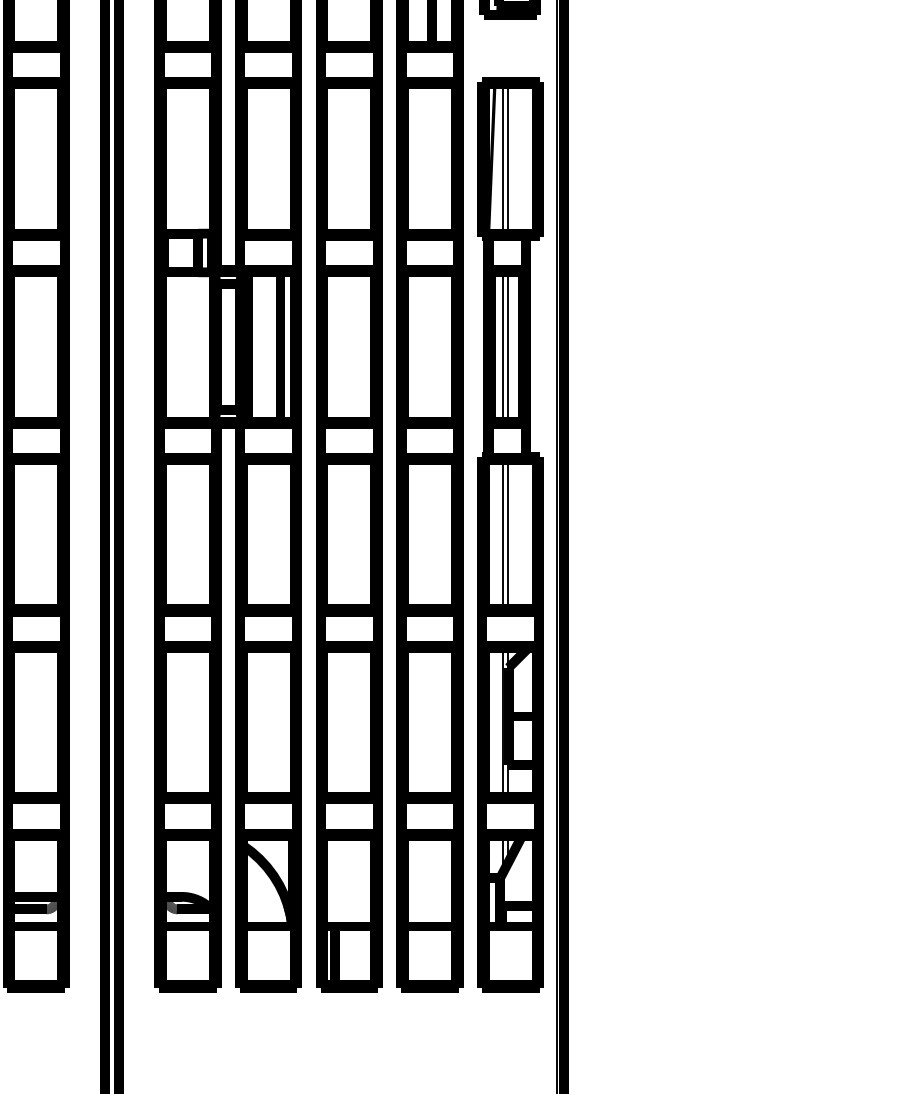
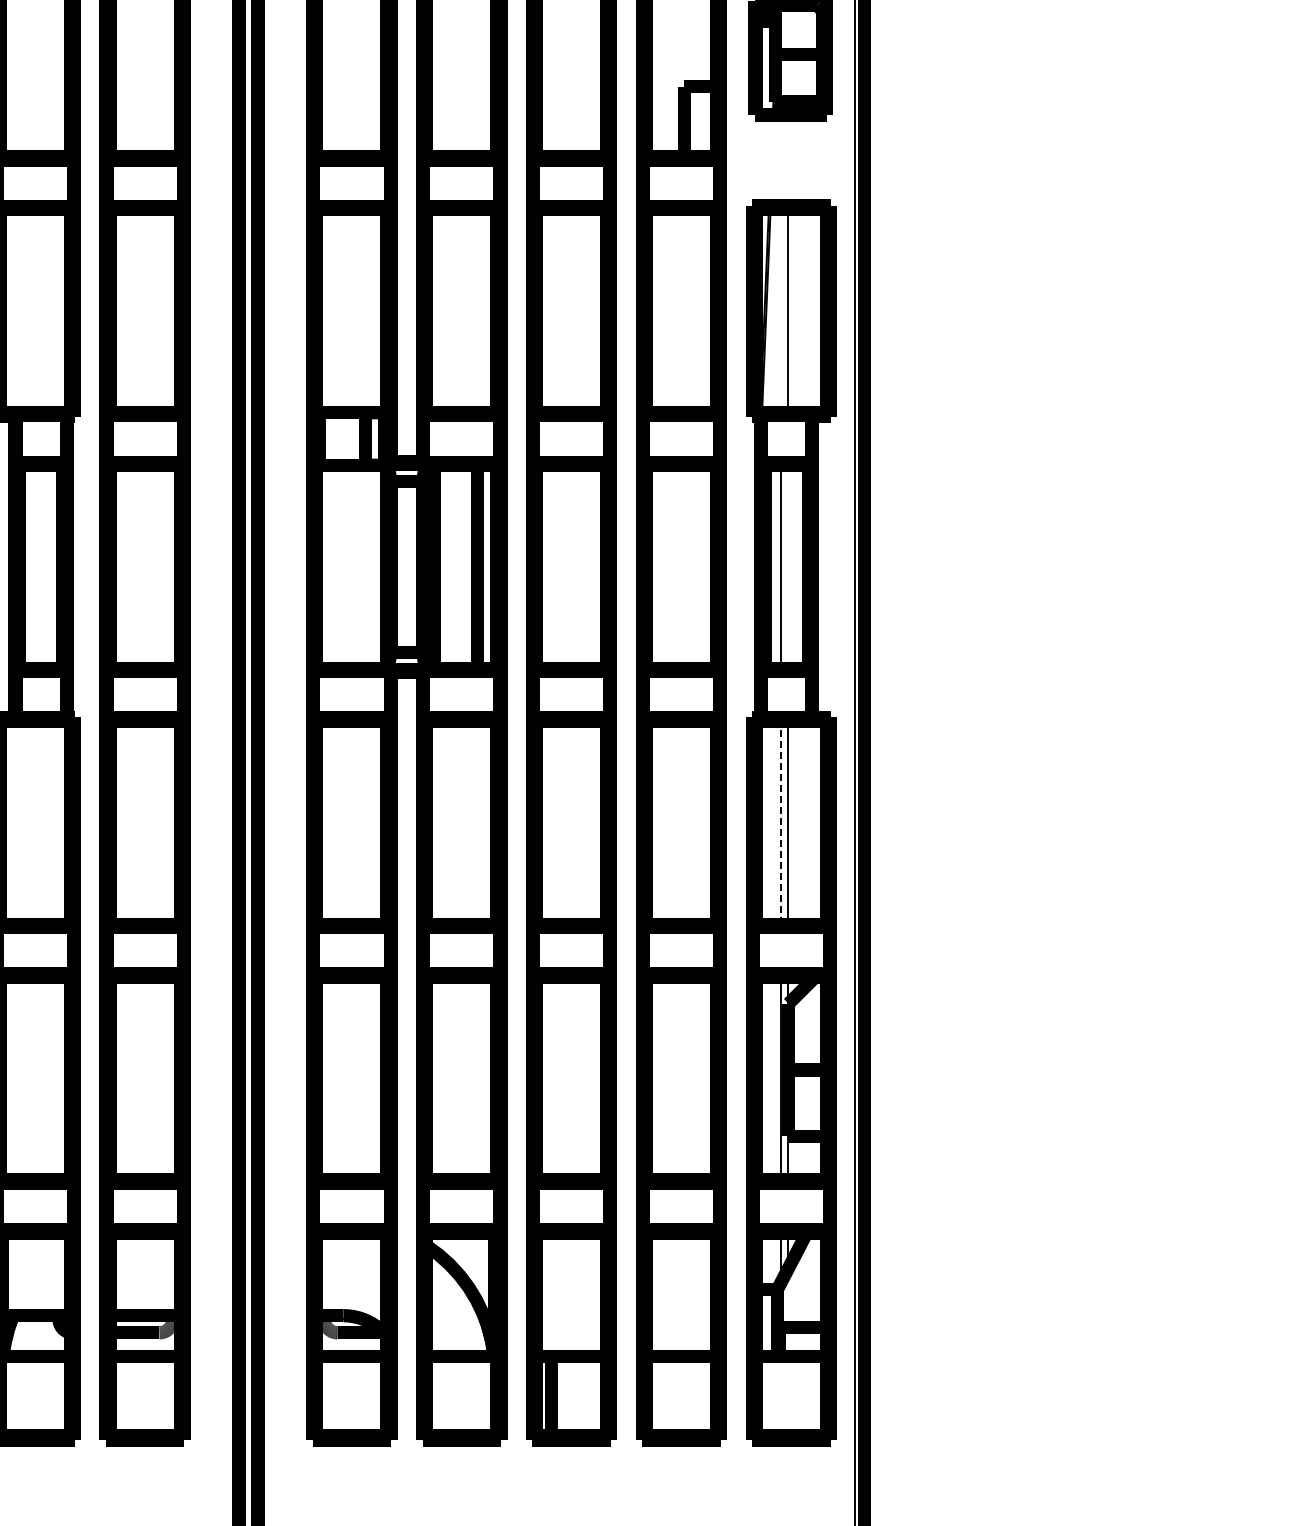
line: (503, 158) -> (781, 310), removed
line: (508, 346) -> (788, 566), removed
line: (503, 534) -> (781, 822), solid -> dashed

